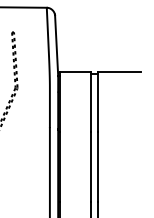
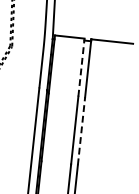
line: (90, 102) -> (81, 67), solid -> dashed
line: (97, 166) -> (81, 130), solid -> dashed

